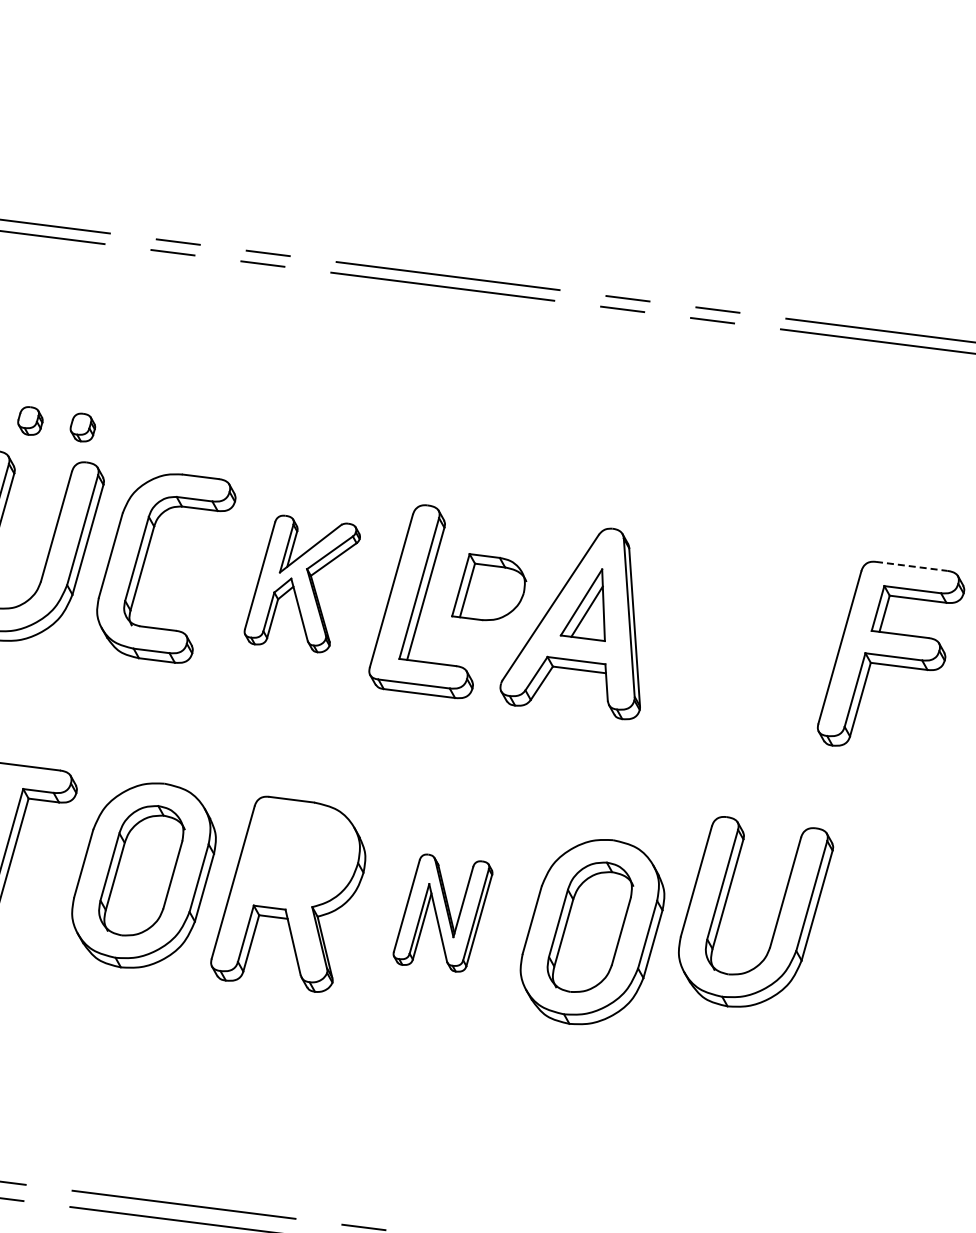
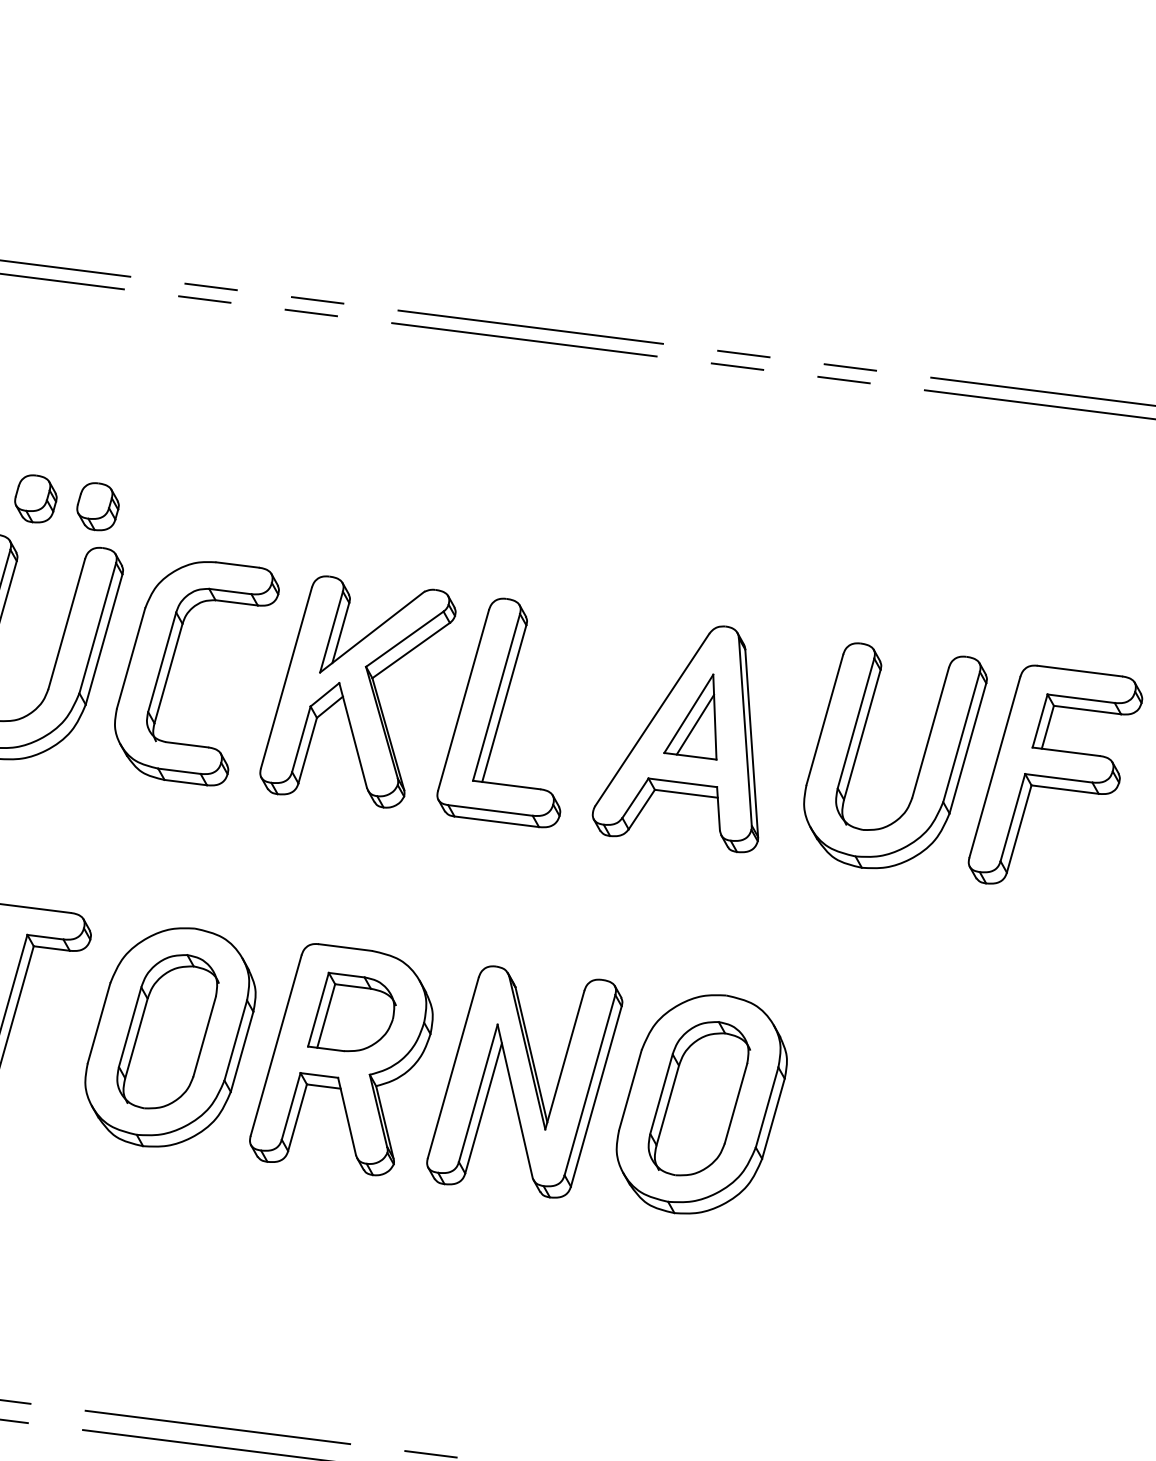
part: (30, 420) -> (35, 498), size x1.43
part: (82, 427) -> (97, 506), size x1.43
line: (911, 566) -> (1079, 671), dashed -> solid
part: (302, 583) -> (358, 691), size x1.43
part: (489, 587) -> (352, 1012), moved
part: (442, 912) -> (524, 1081), size x1.67
part: (777, 916) -> (920, 761), moved

